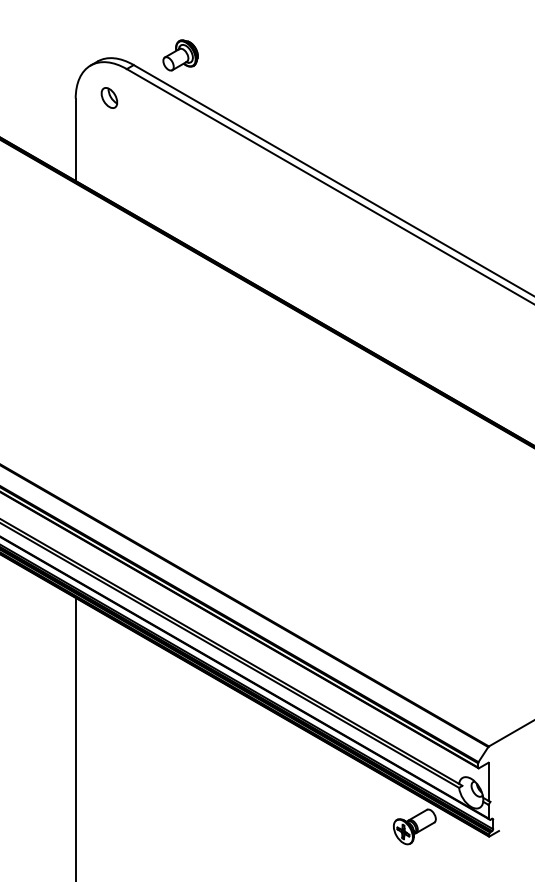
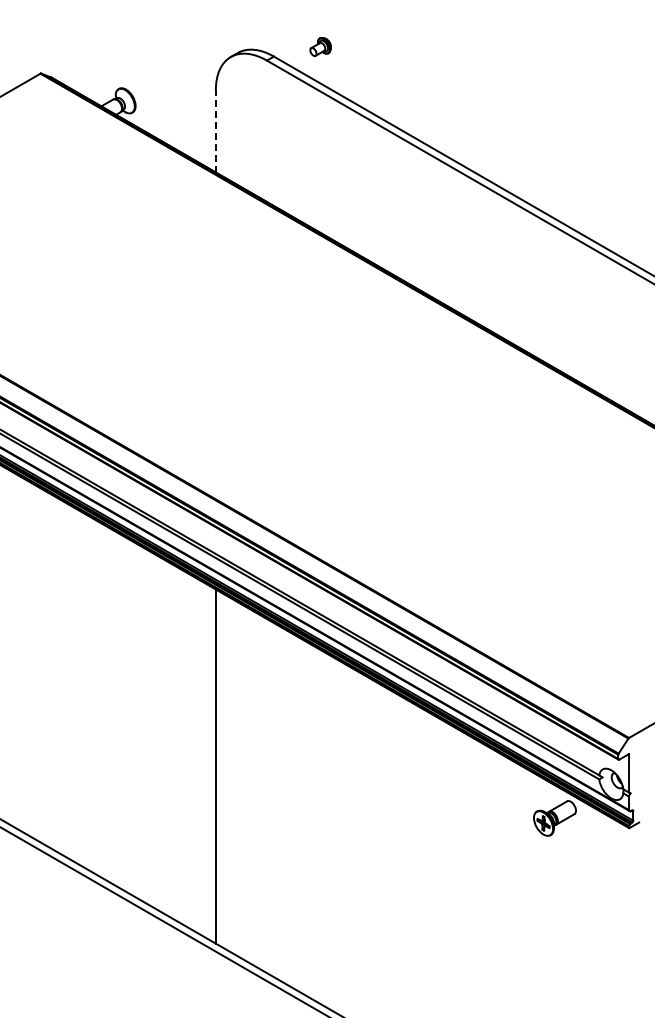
part: (180, 54) -> (320, 46), size x0.6
part: (109, 97) -> (249, 89), removed
line: (75, 138) -> (215, 130), solid -> dashed

